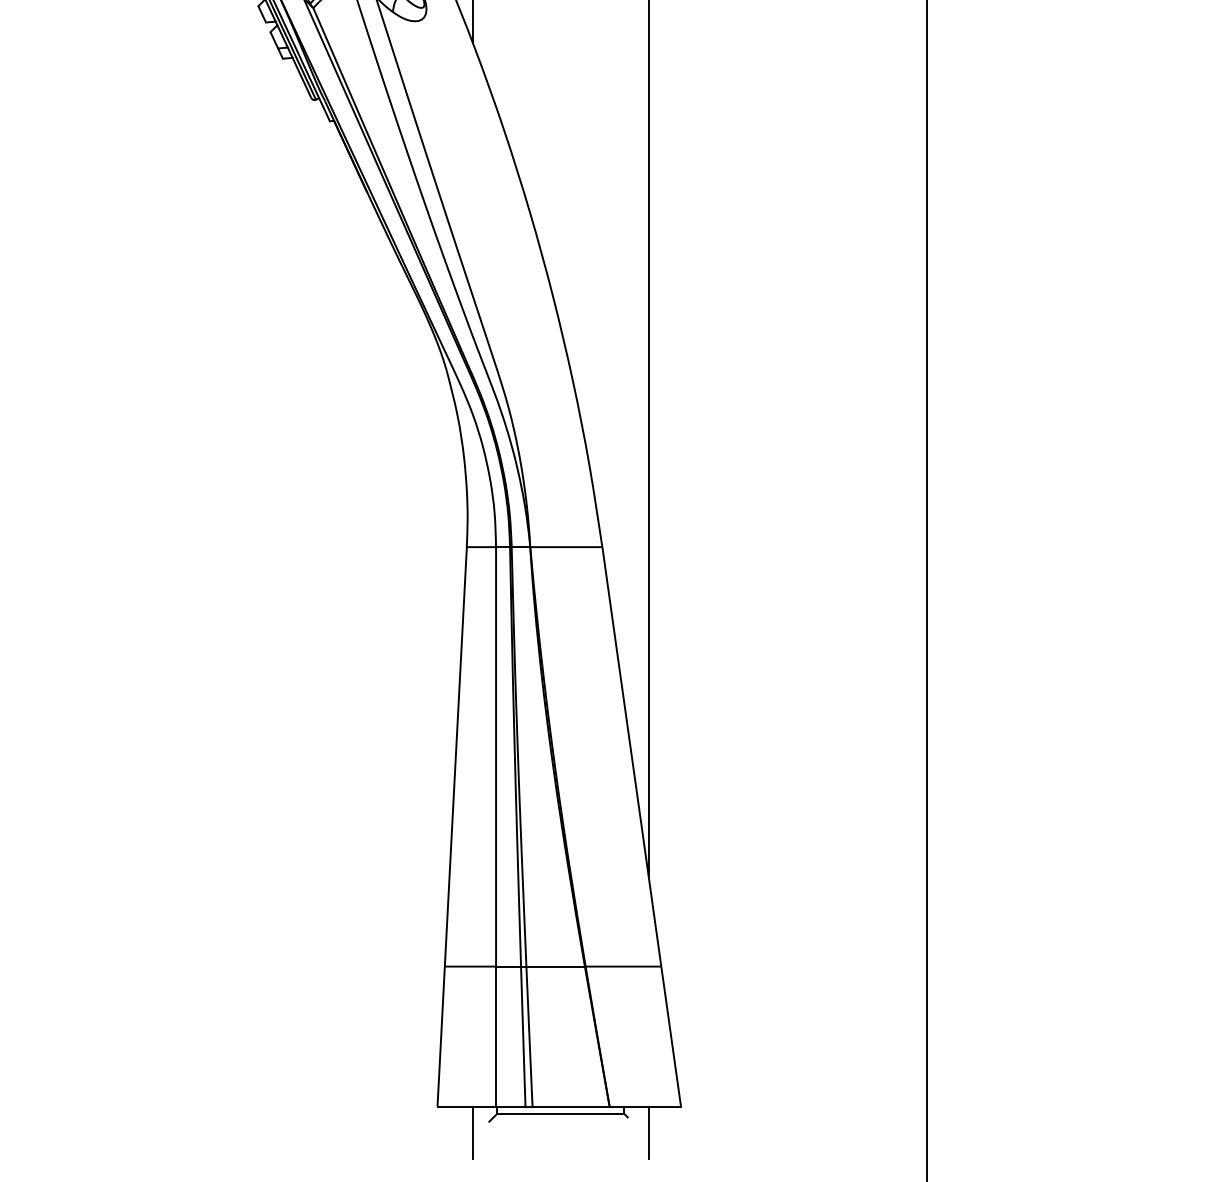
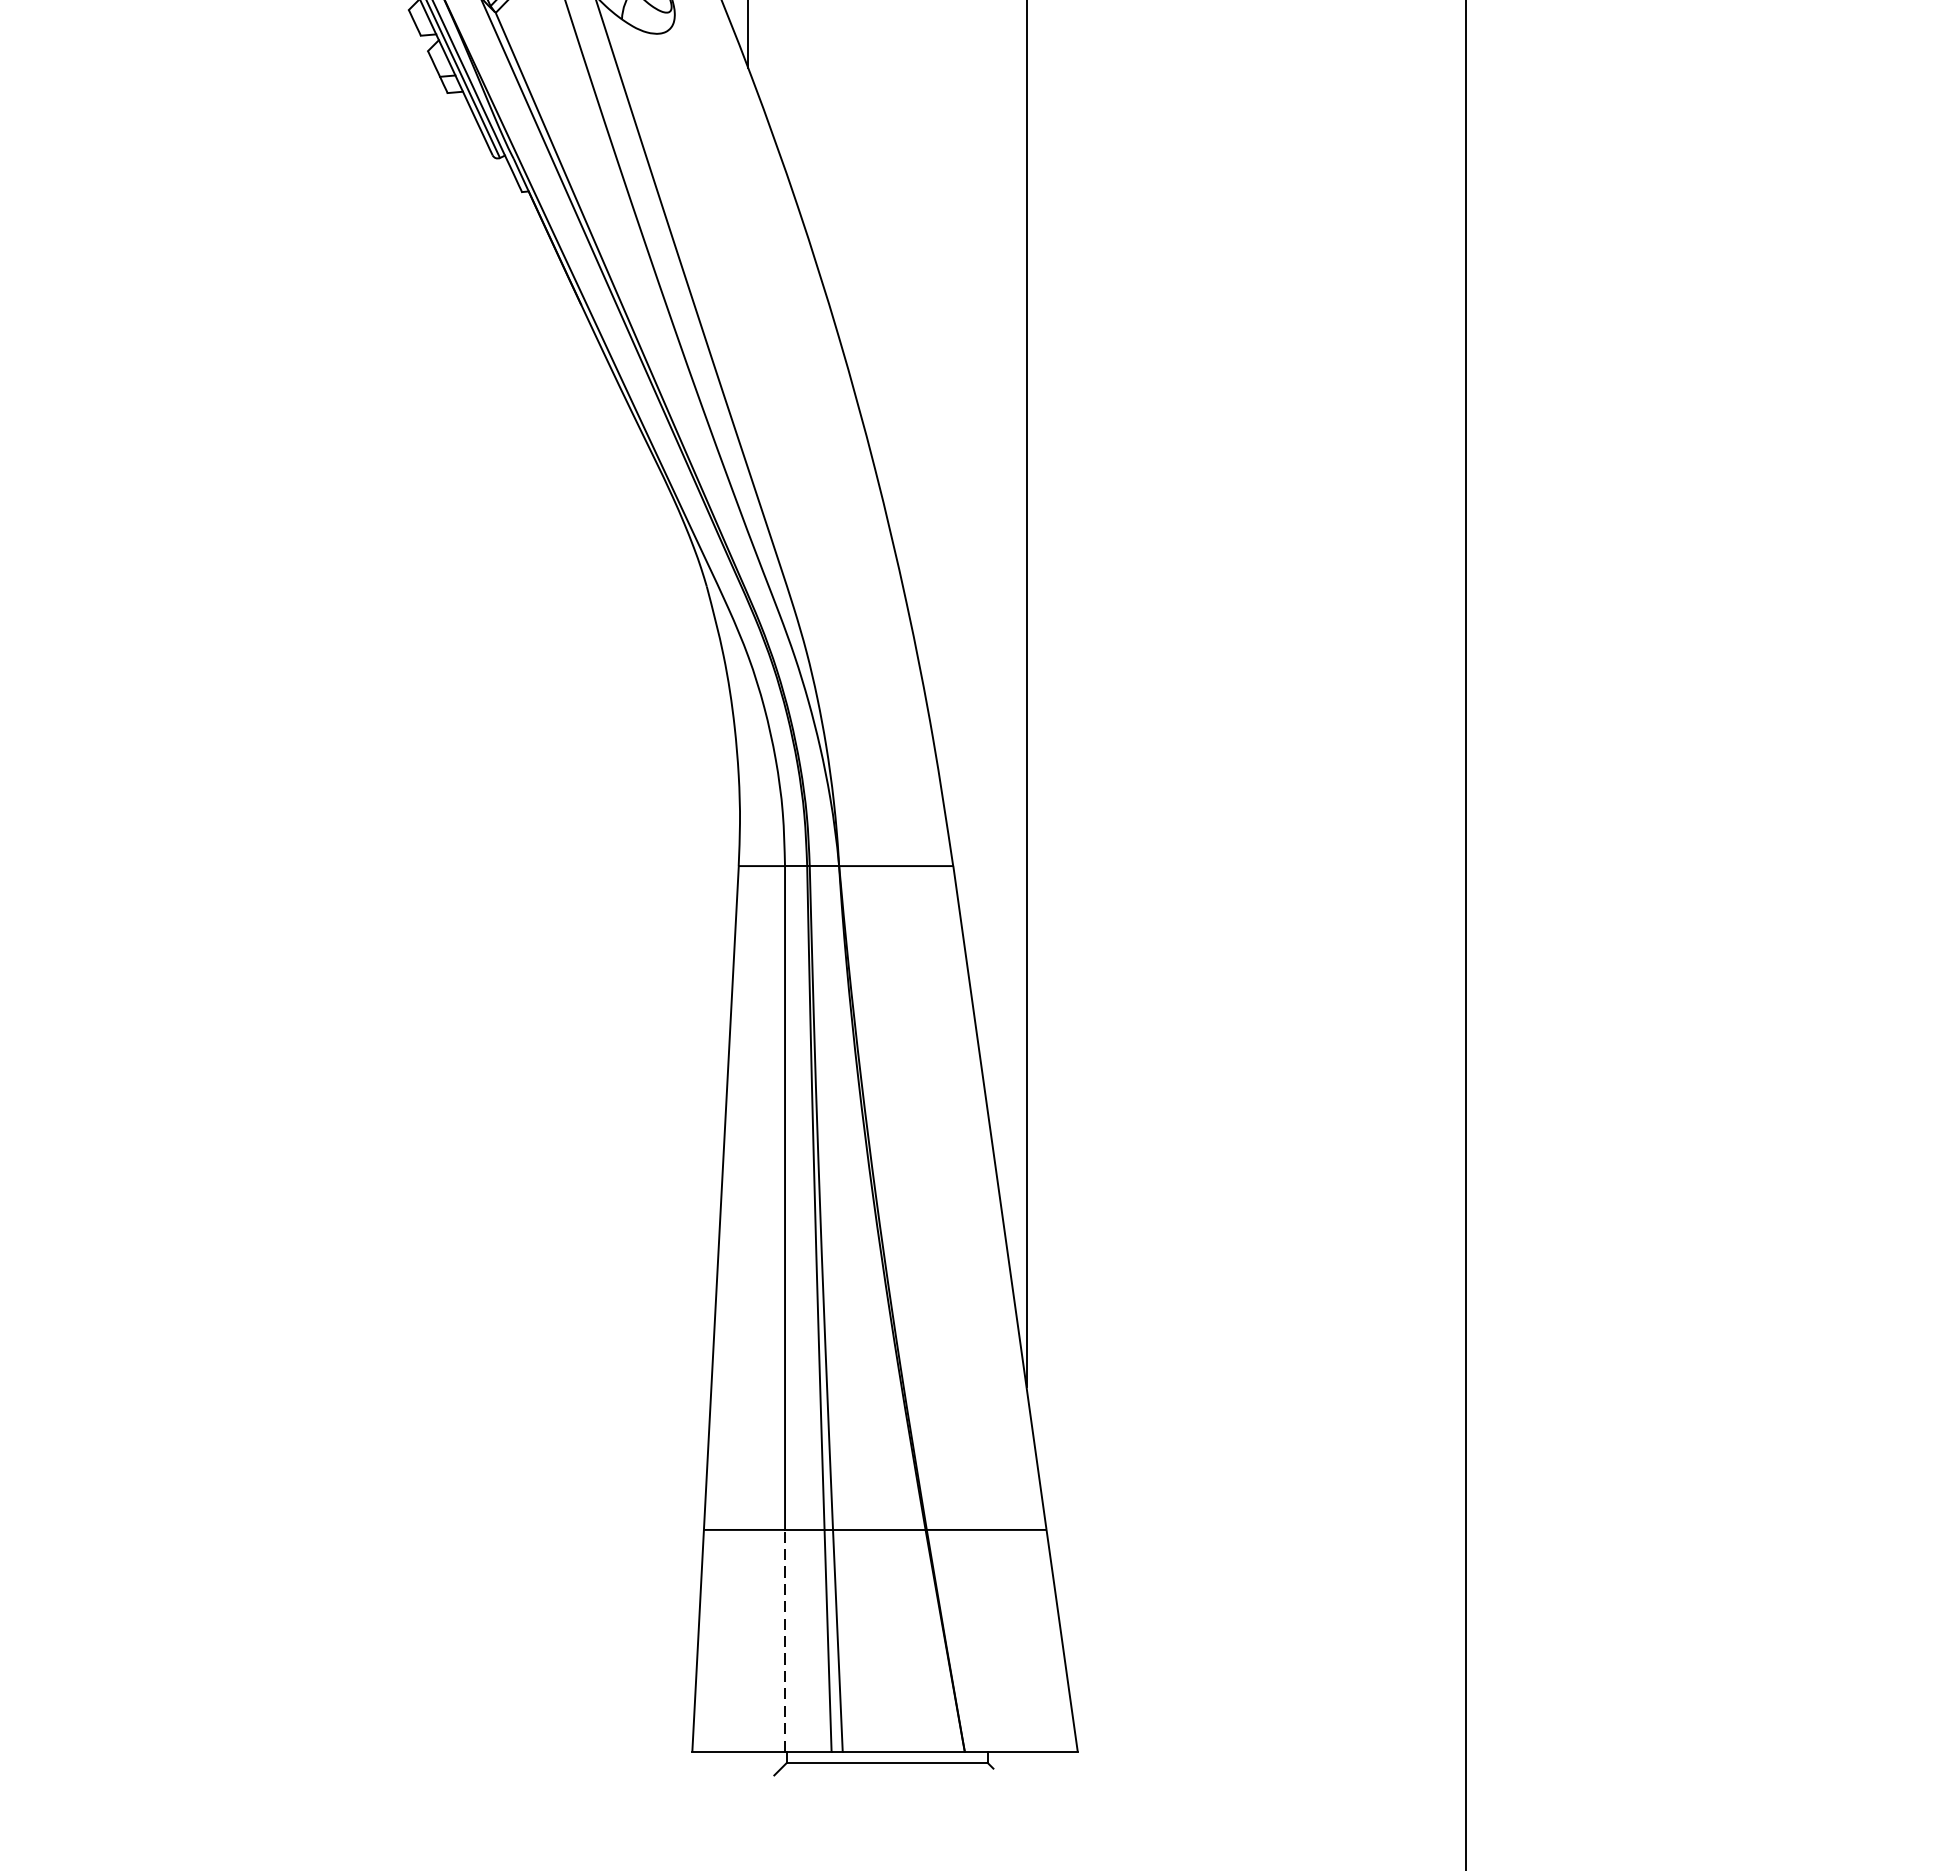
line: (496, 1036) -> (785, 1640), solid -> dashed
line: (472, 1132) -> (747, 1792), removed
line: (648, 1132) -> (1026, 1792), removed

